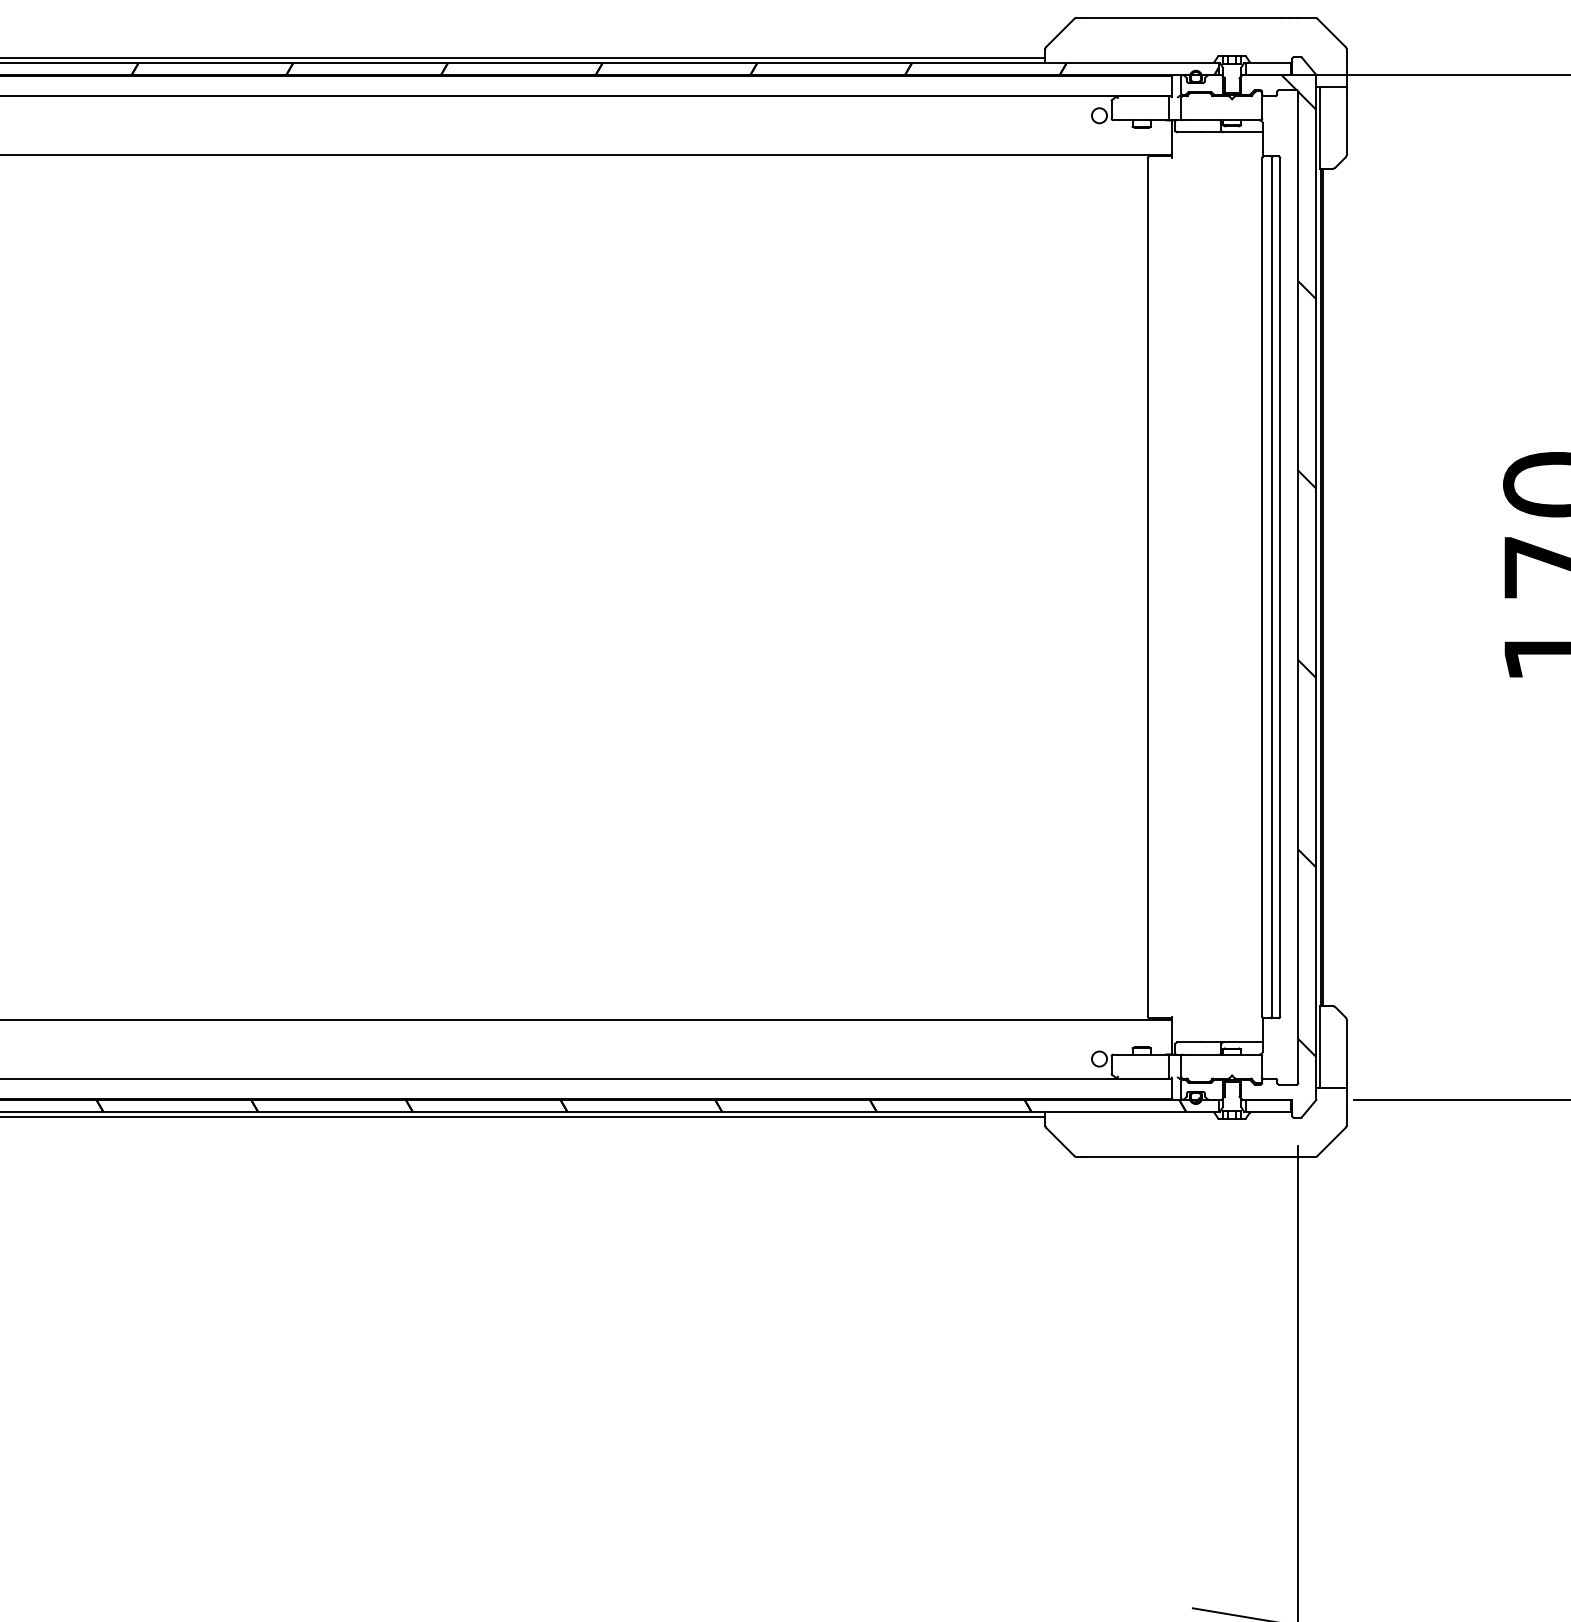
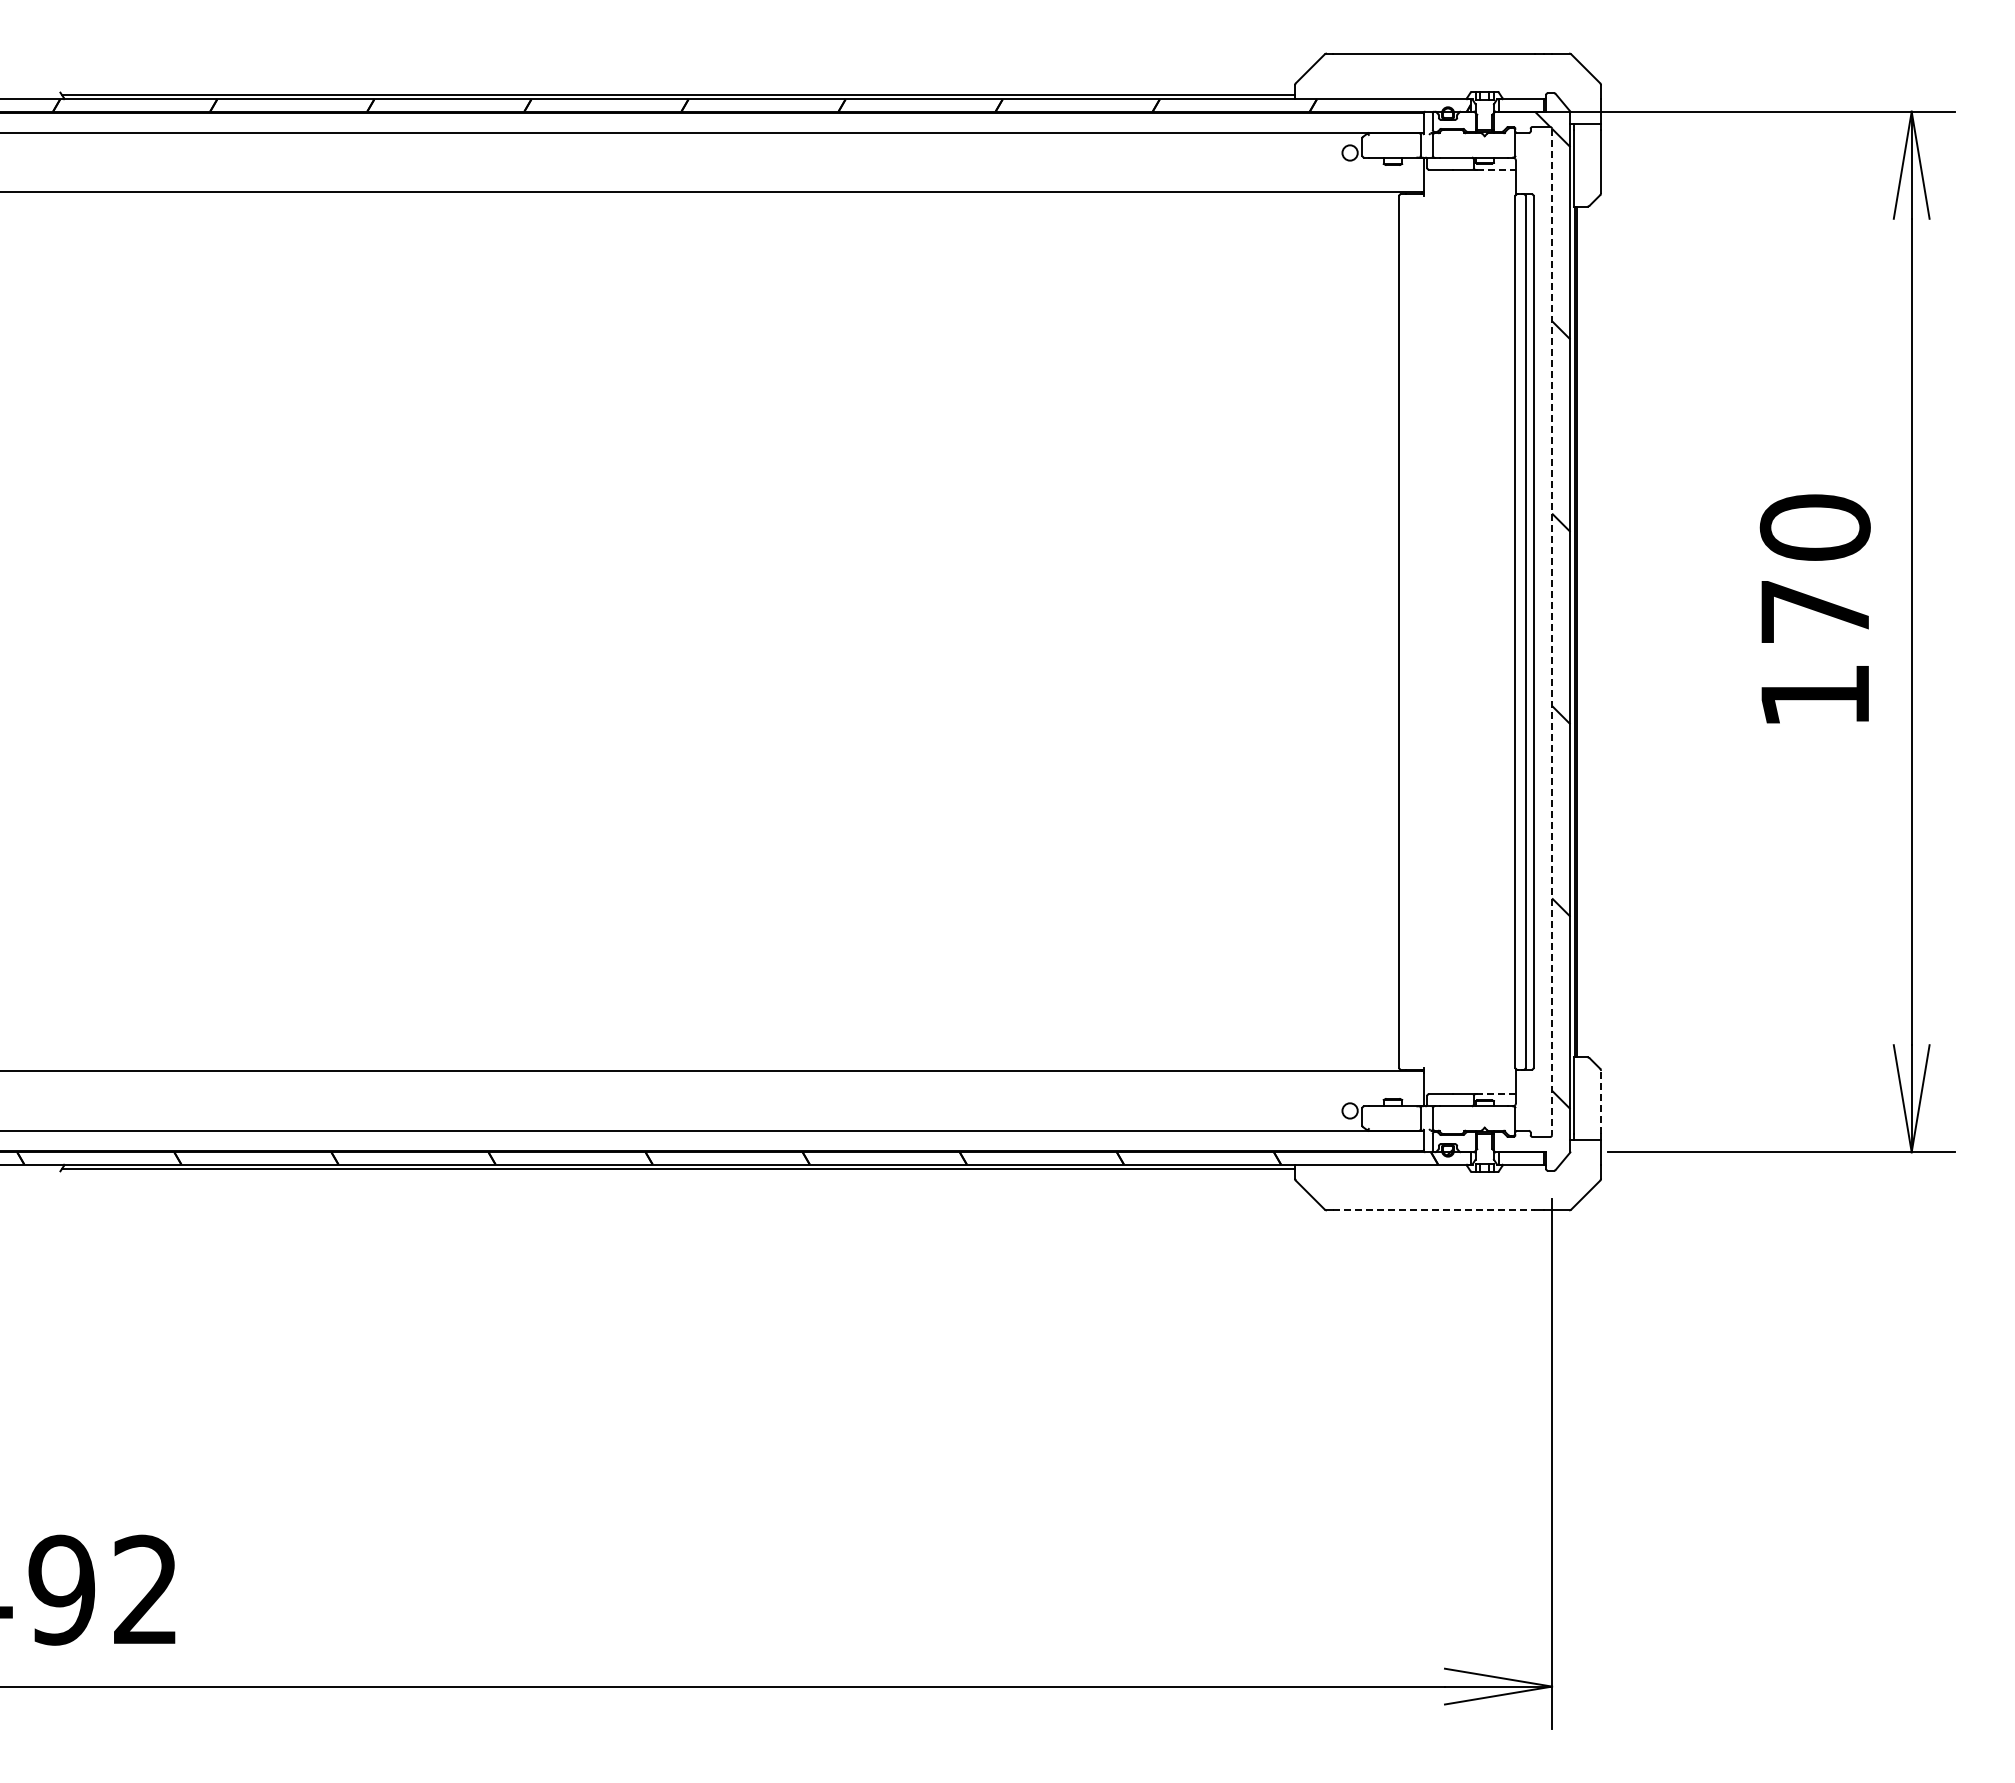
line: (1243, 132) -> (1496, 169), solid -> dashed
line: (1298, 587) -> (1552, 632), solid -> dashed
line: (1243, 1042) -> (1496, 1094), solid -> dashed
line: (1347, 1050) -> (1601, 1102), solid -> dashed
line: (1182, 1157) -> (1434, 1210), solid -> dashed

